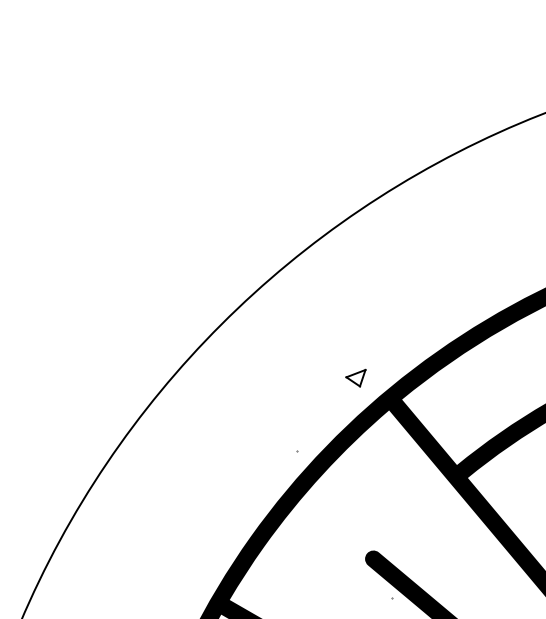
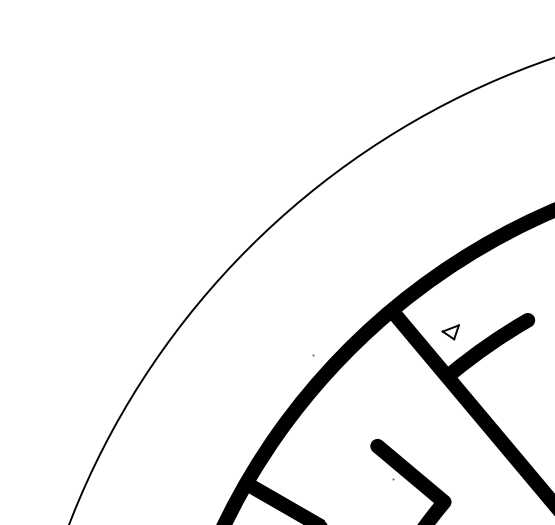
part: (355, 378) -> (450, 332), moved

